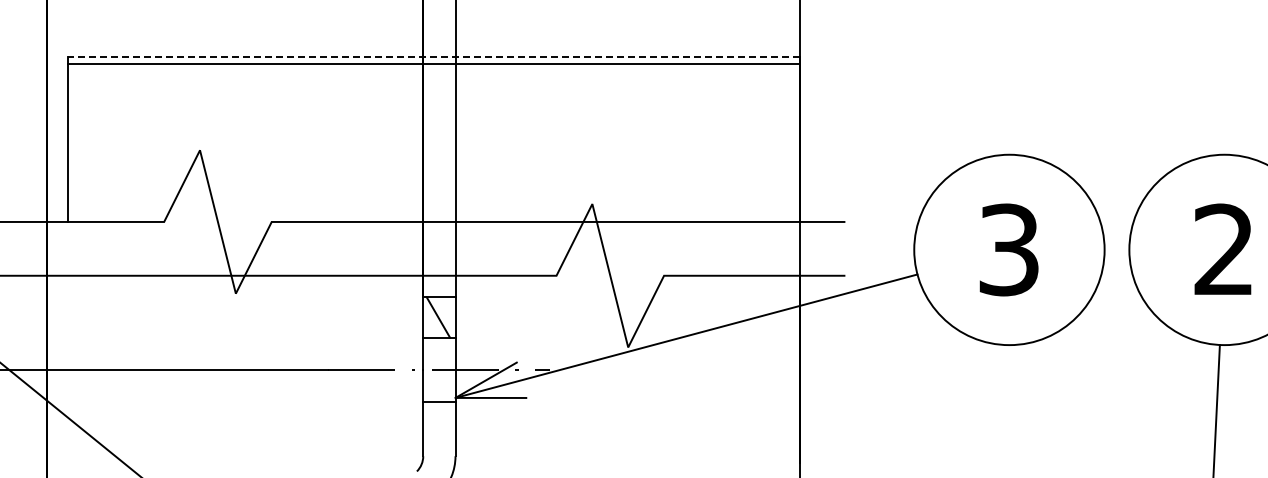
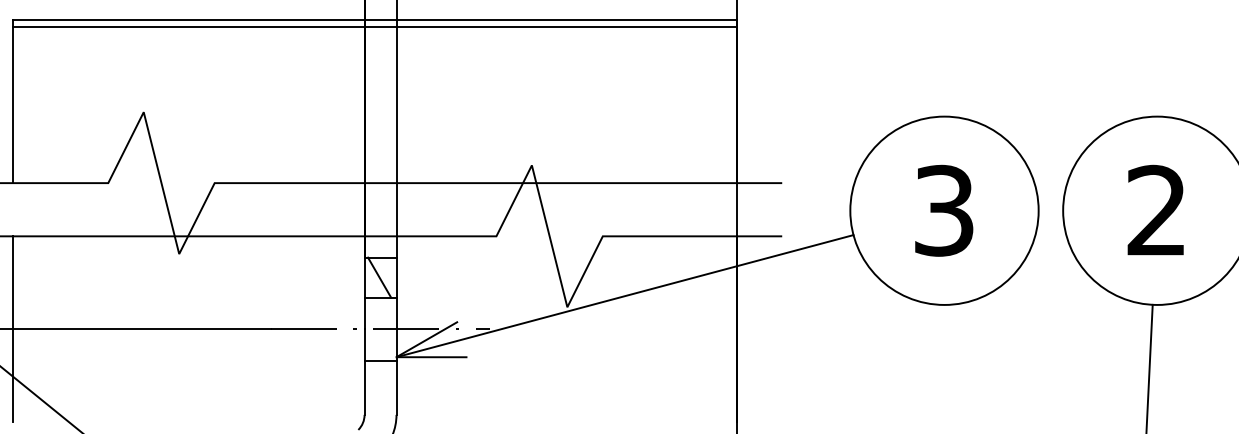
line: (434, 56) -> (375, 19), dashed -> solid
line: (68, 369) -> (13, 329), added

